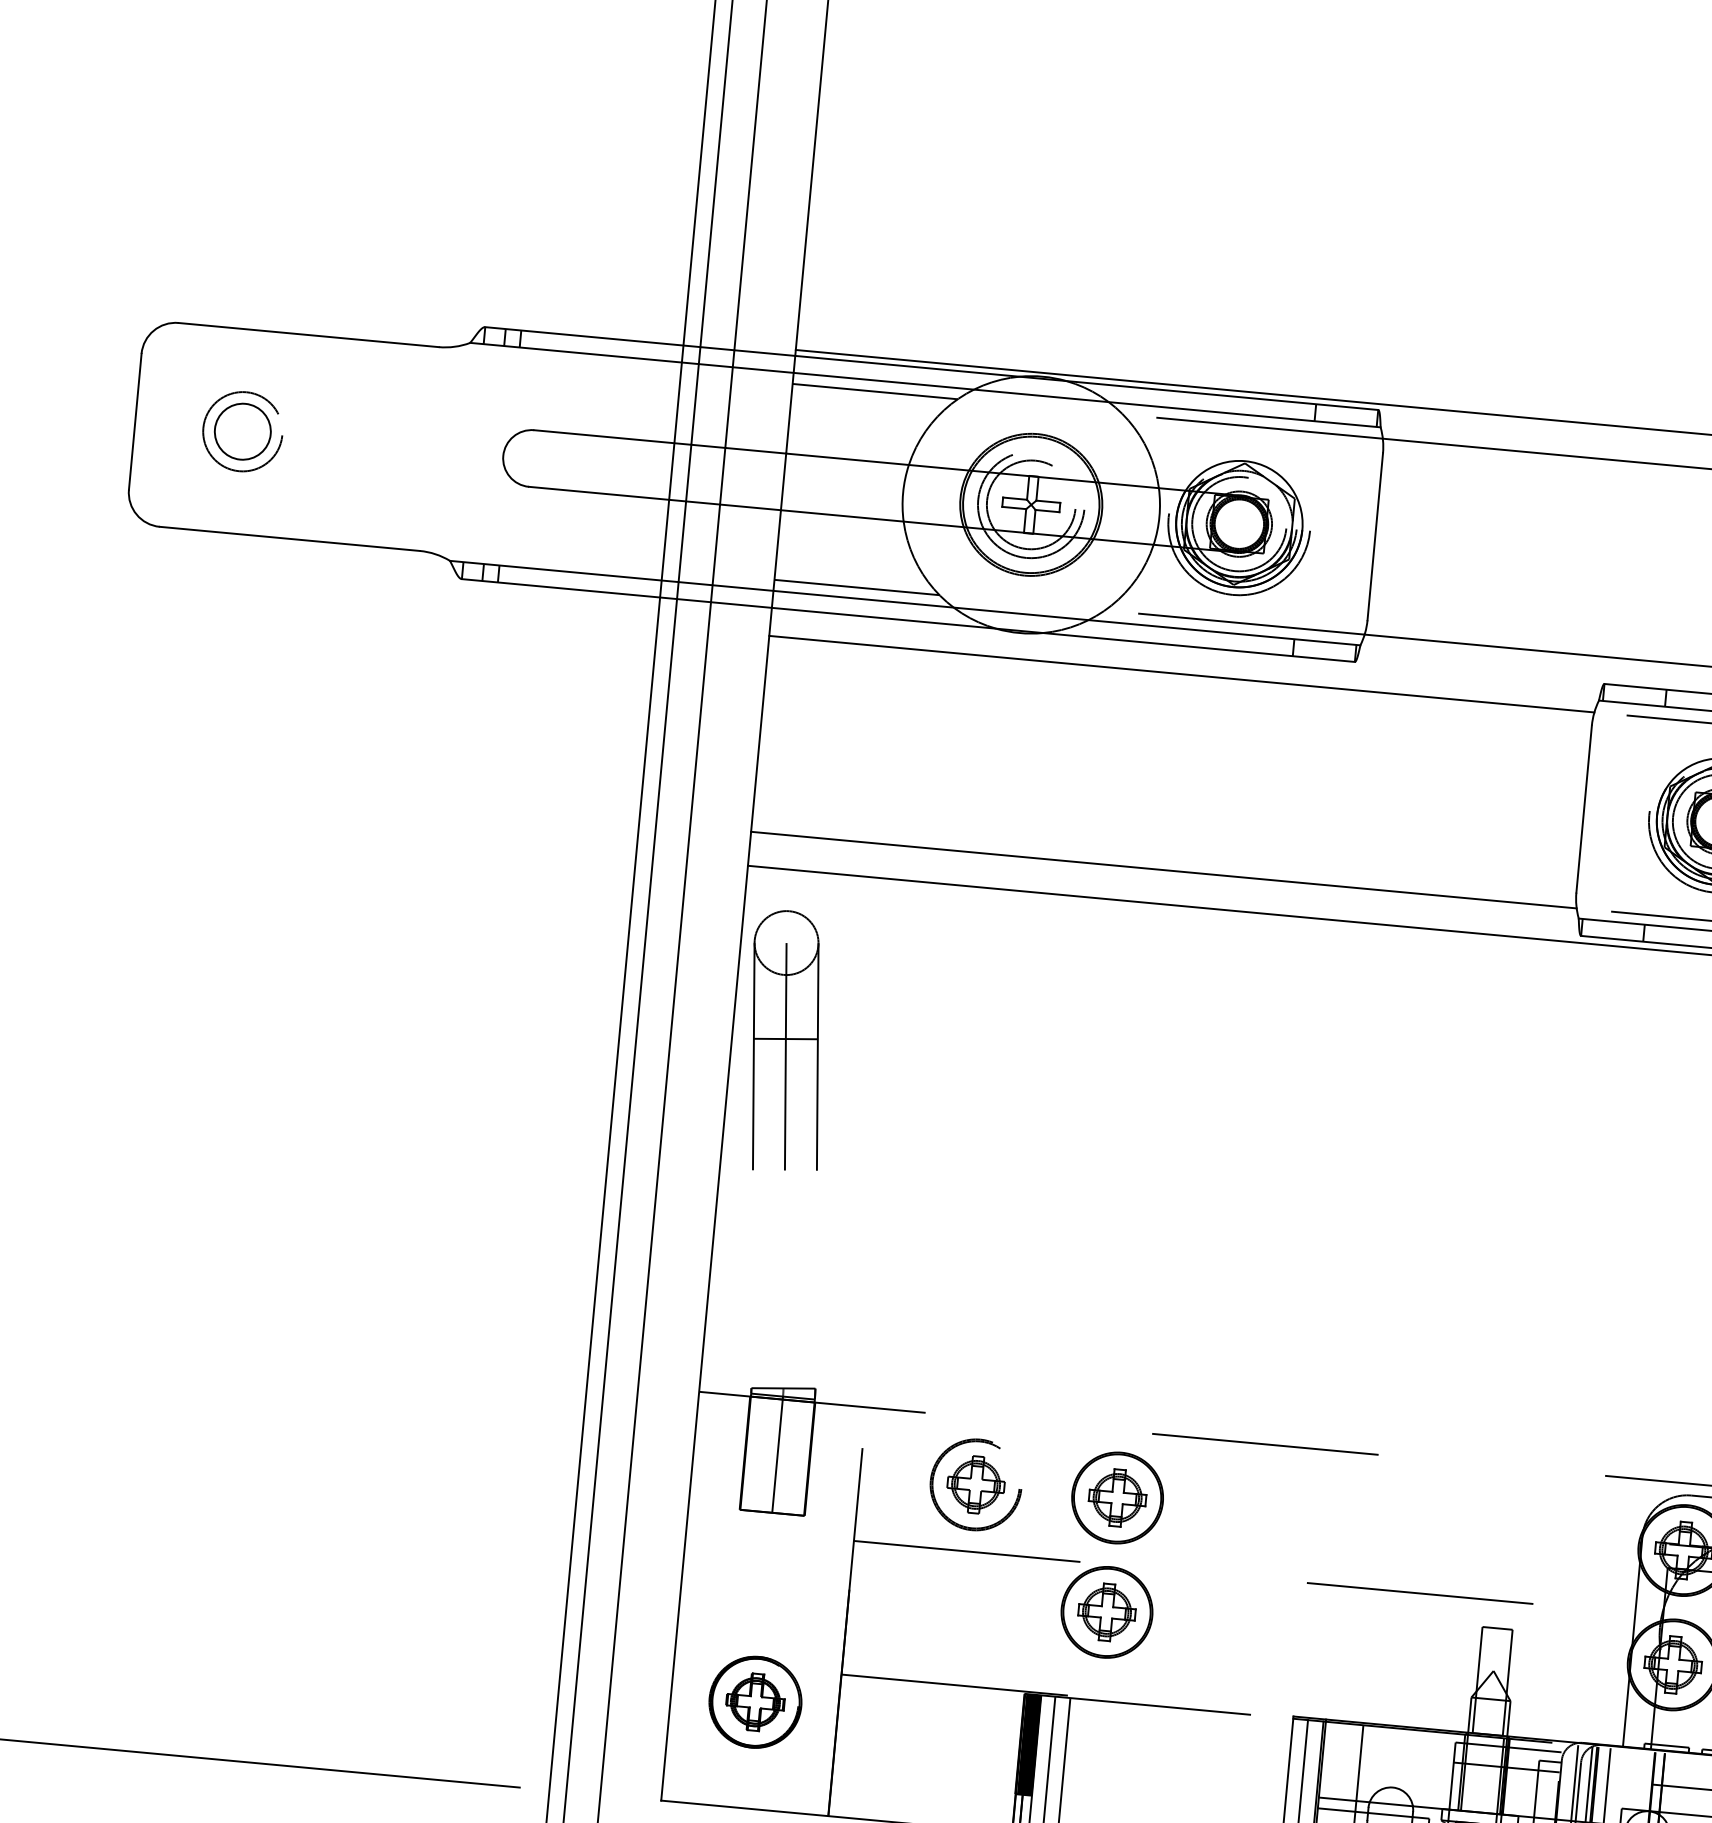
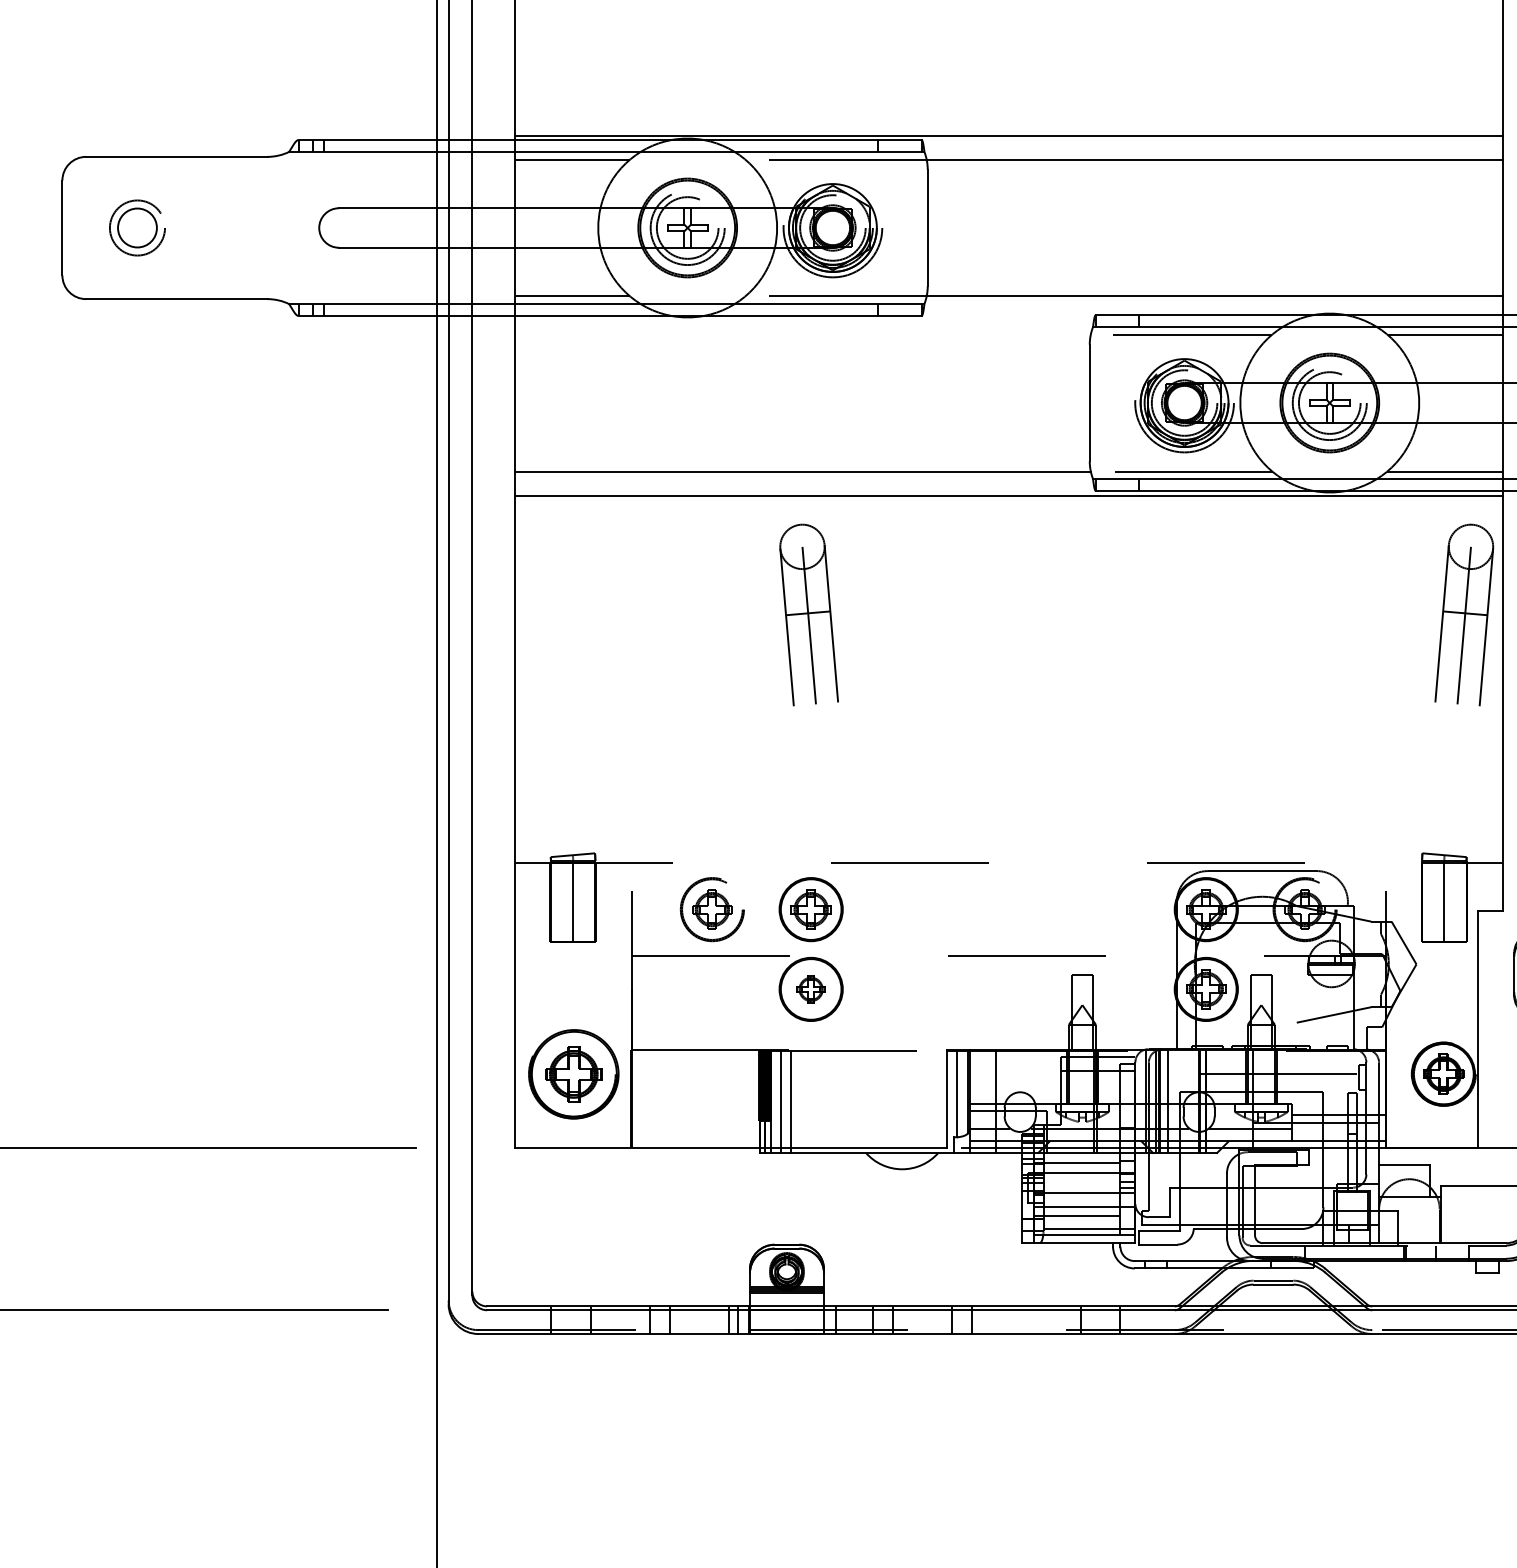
line: (1181, 674) -> (802, 335), removed
part: (786, 1040) -> (808, 614), moved
part: (1106, 1612) -> (810, 989), size x0.7
part: (755, 1701) -> (573, 1073), size x1.4

